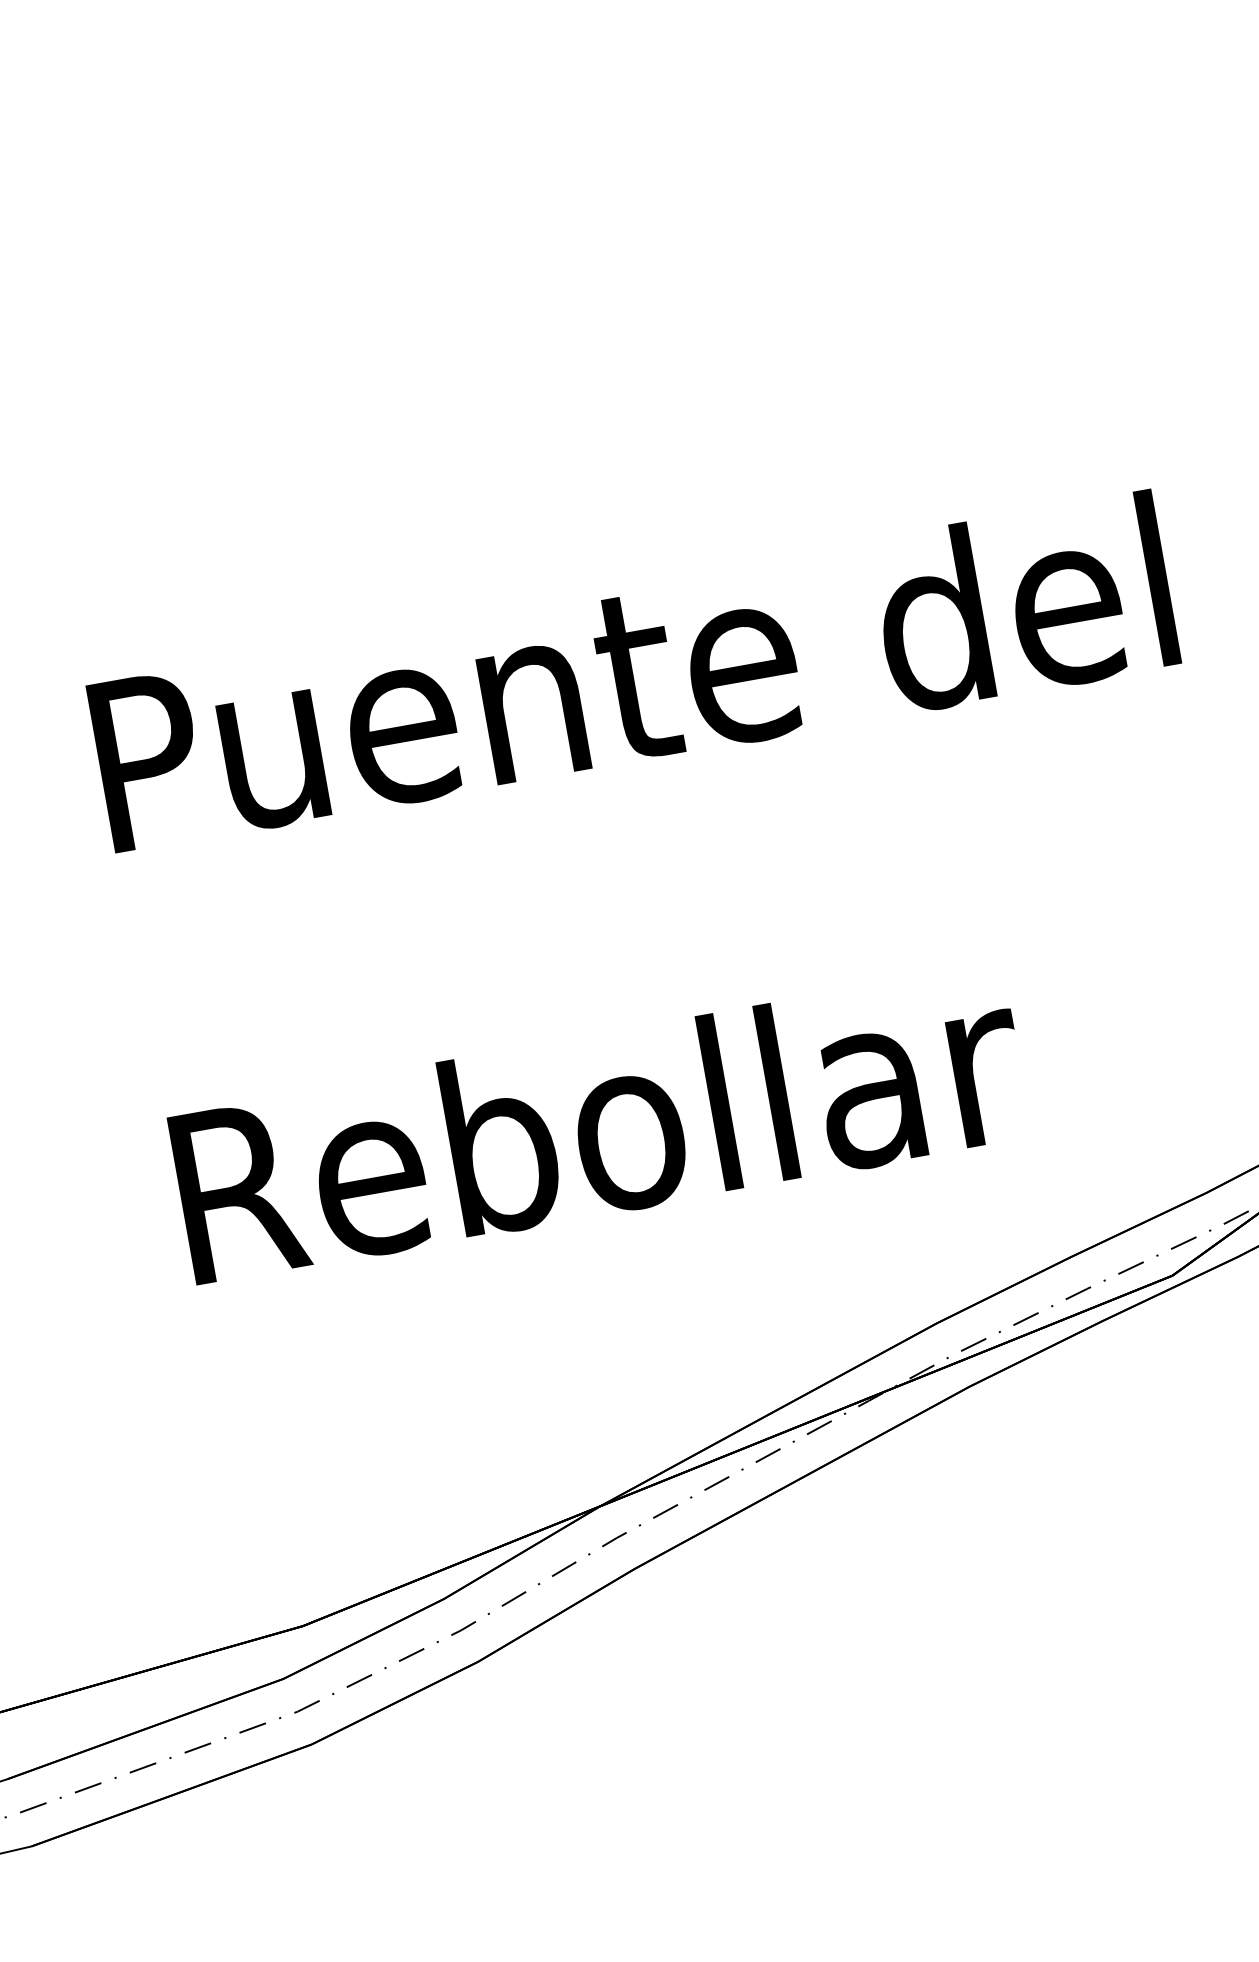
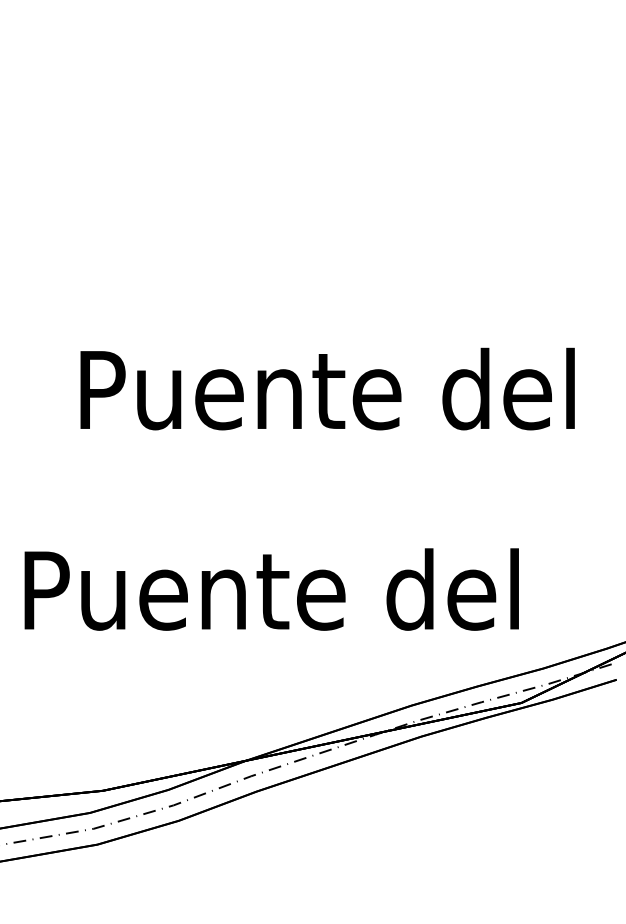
text: (589, 1126) -> (271, 589), Rebollar -> Puente del

